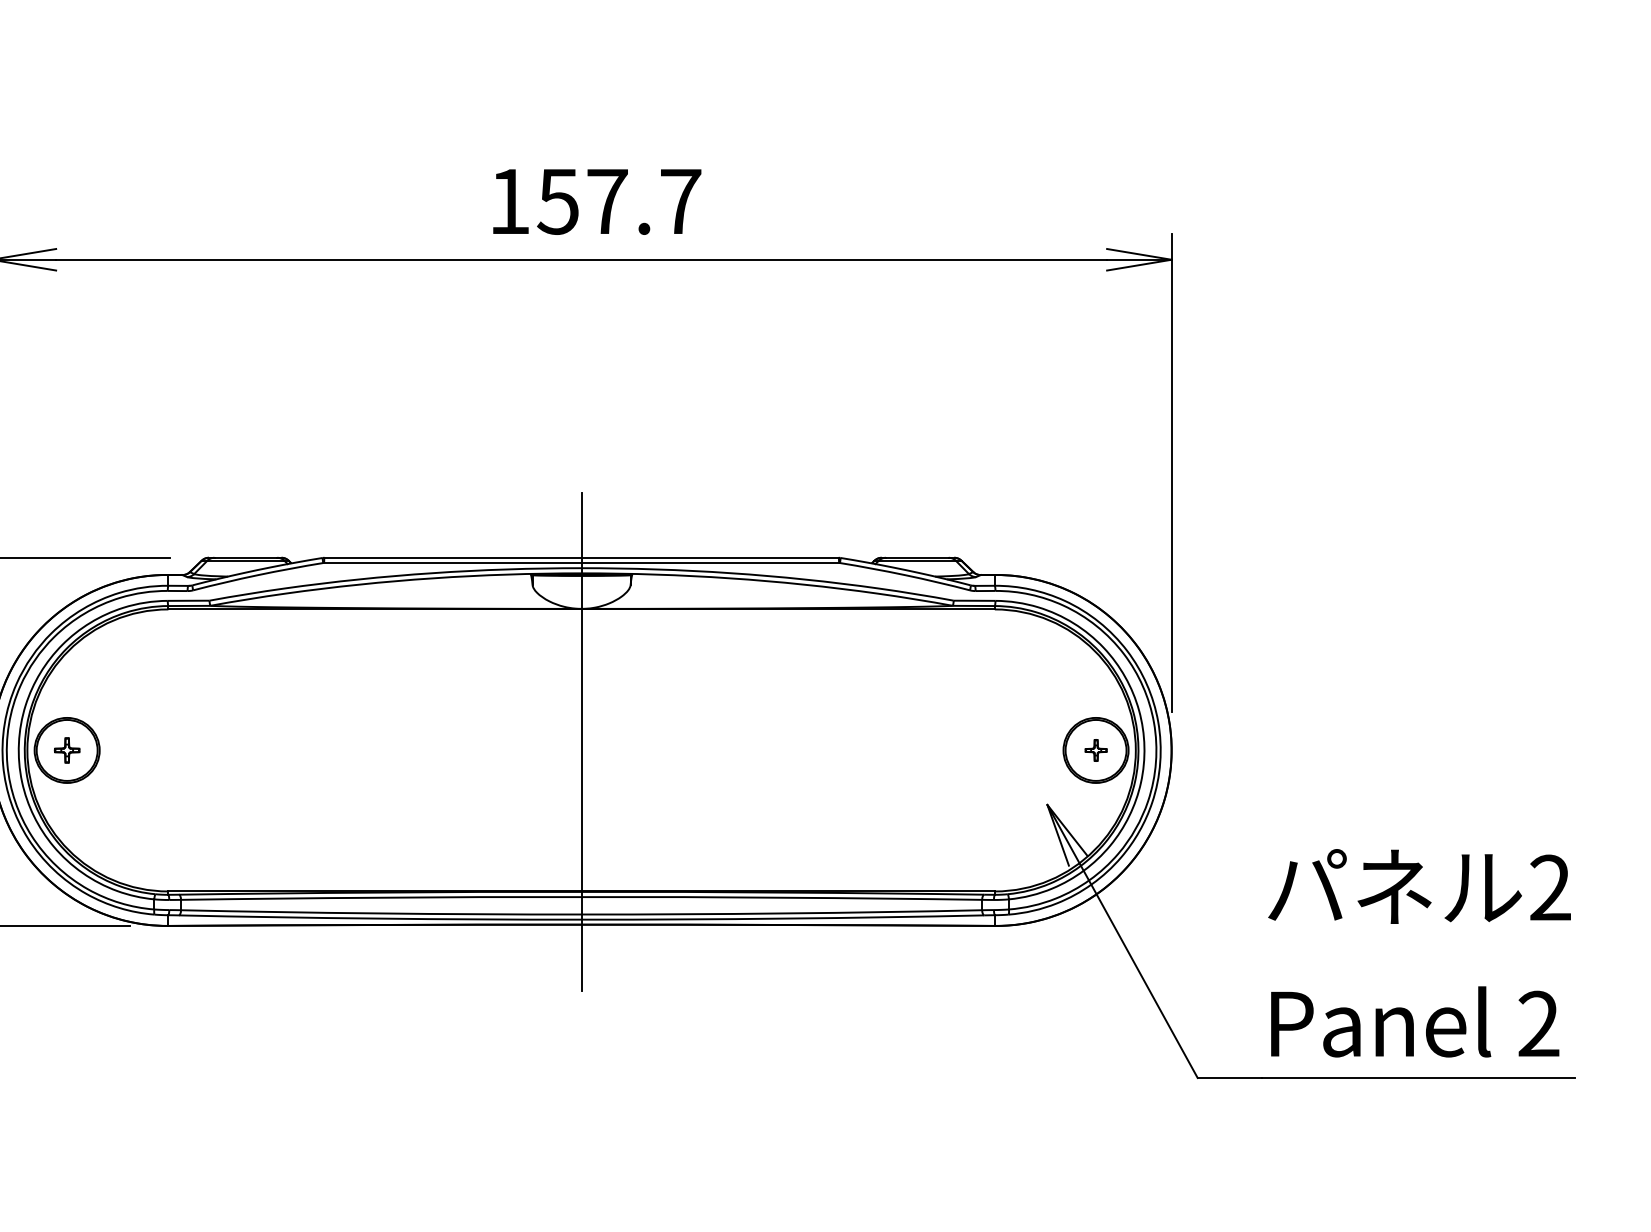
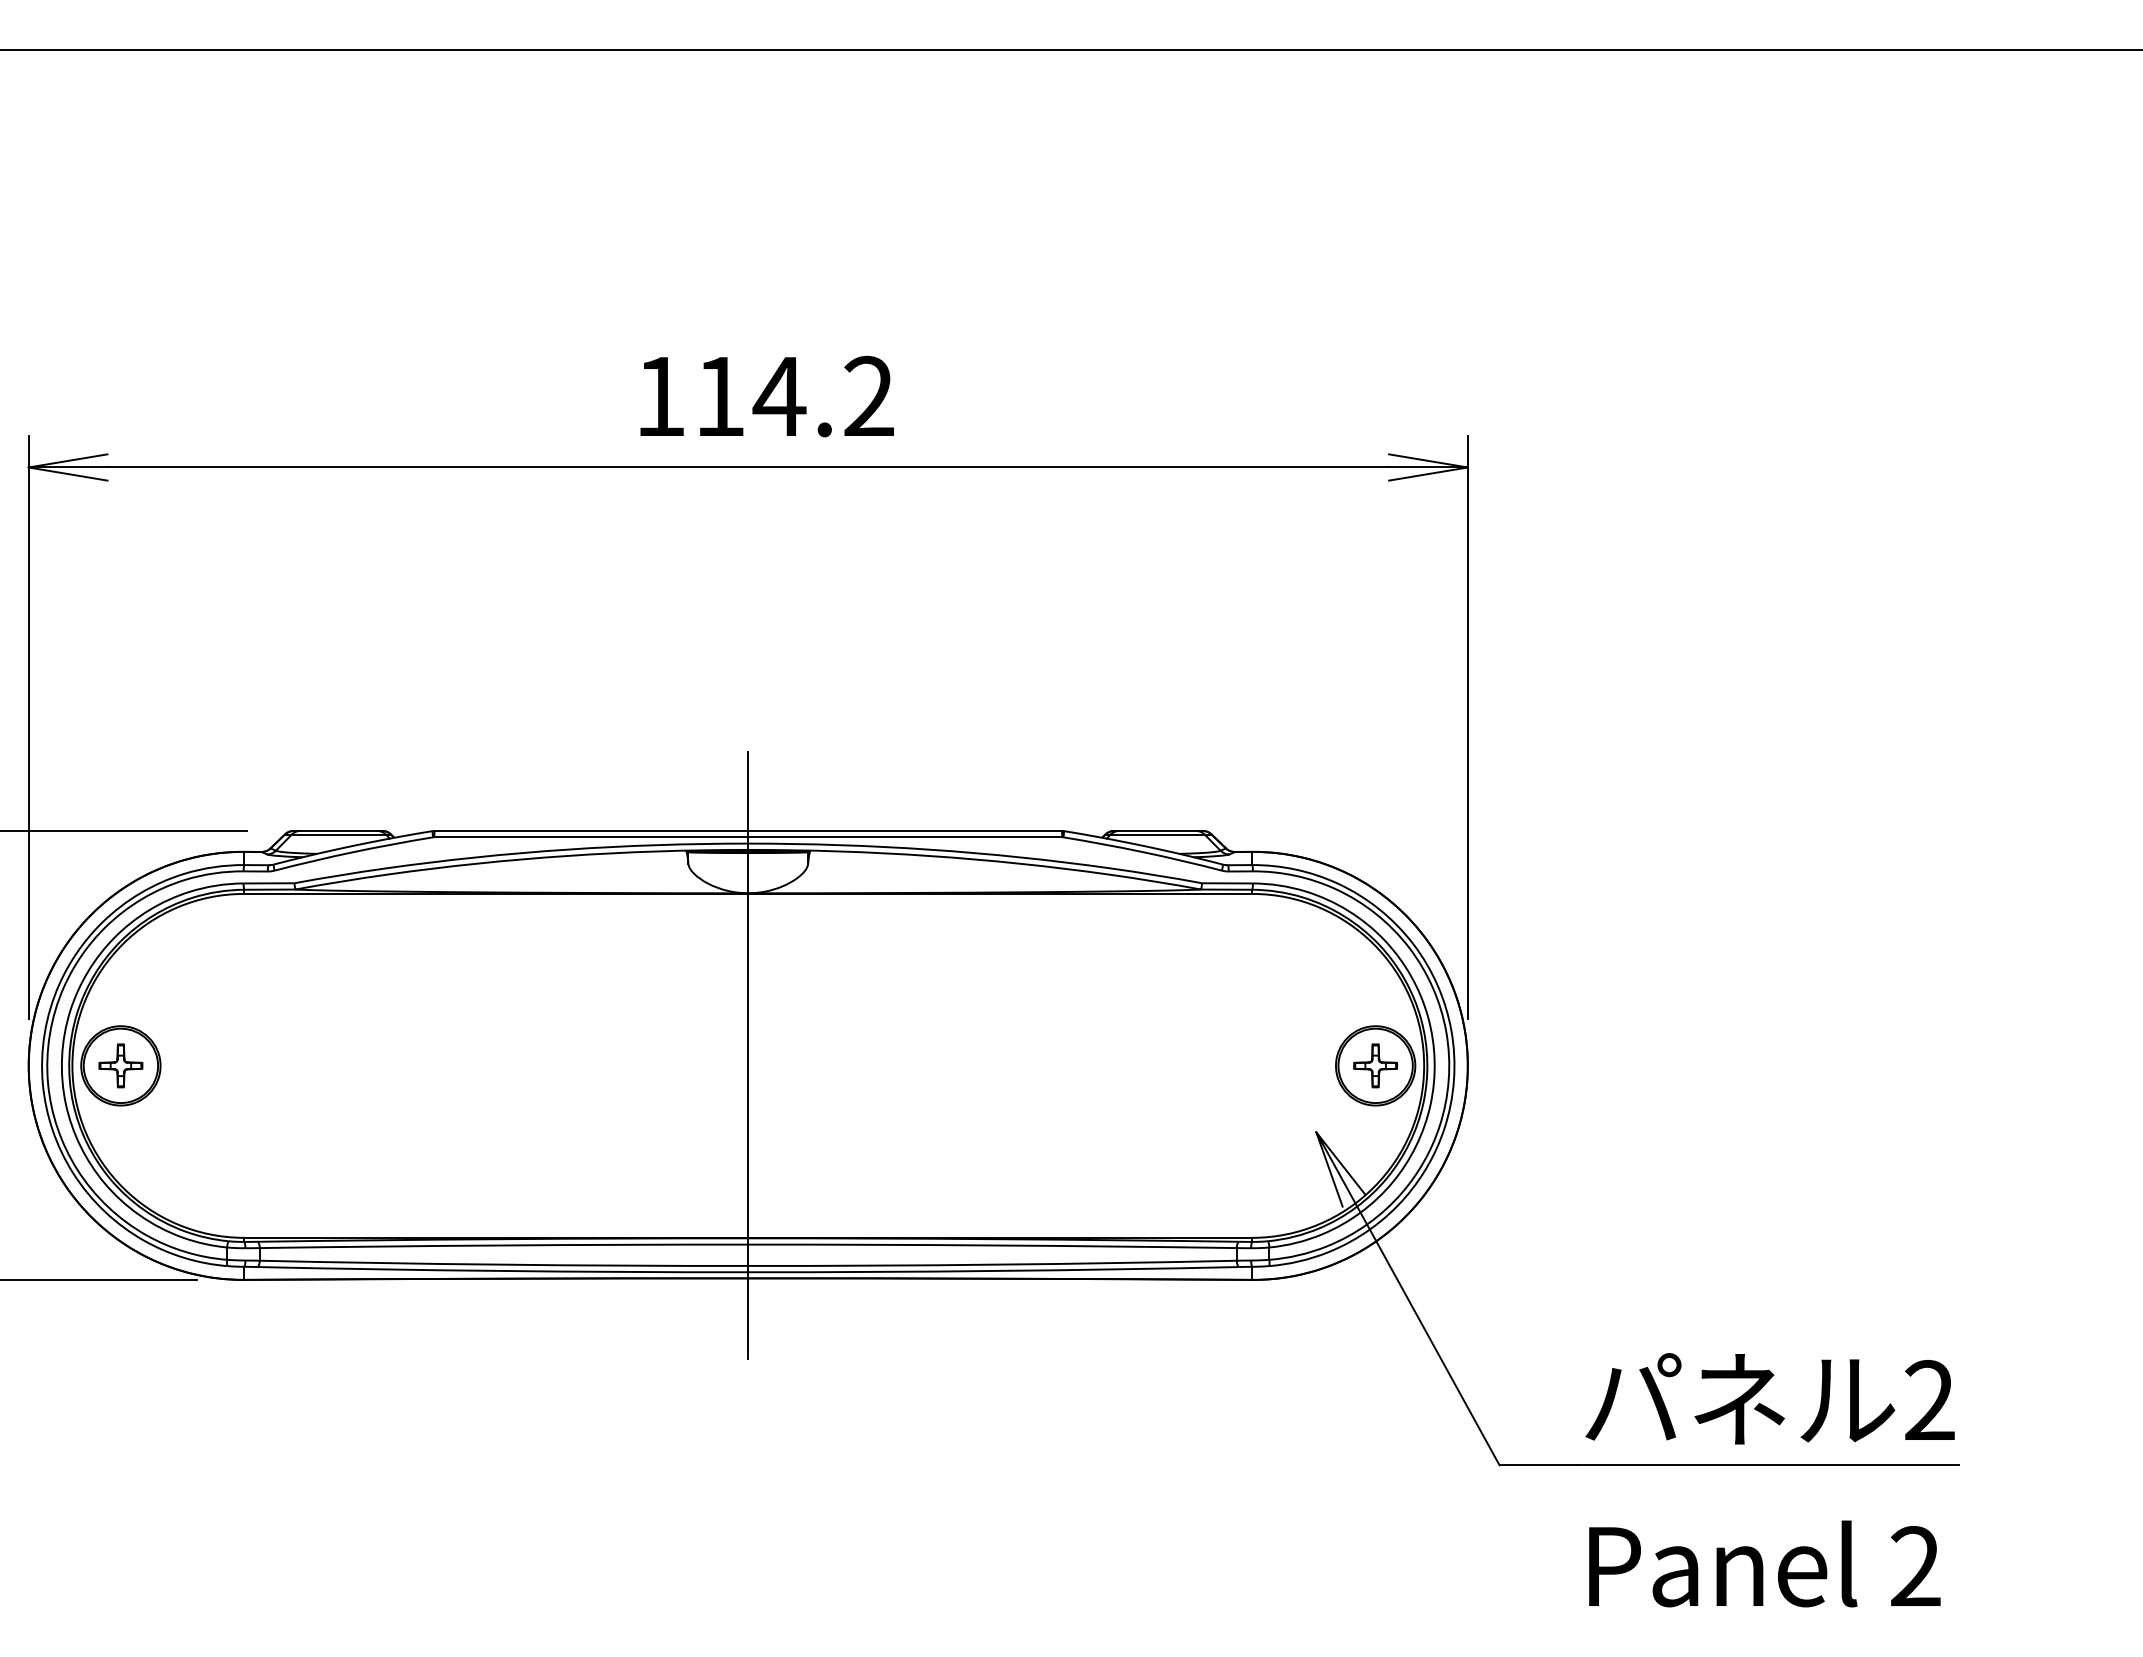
text: (618, 201) -> (793, 396), 157.7 -> 114.2
part: (66, 750) -> (120, 1065), size x1.43
part: (1095, 750) -> (1375, 1065), size x1.67
text: (1419, 953) -> (1769, 1480), moved

